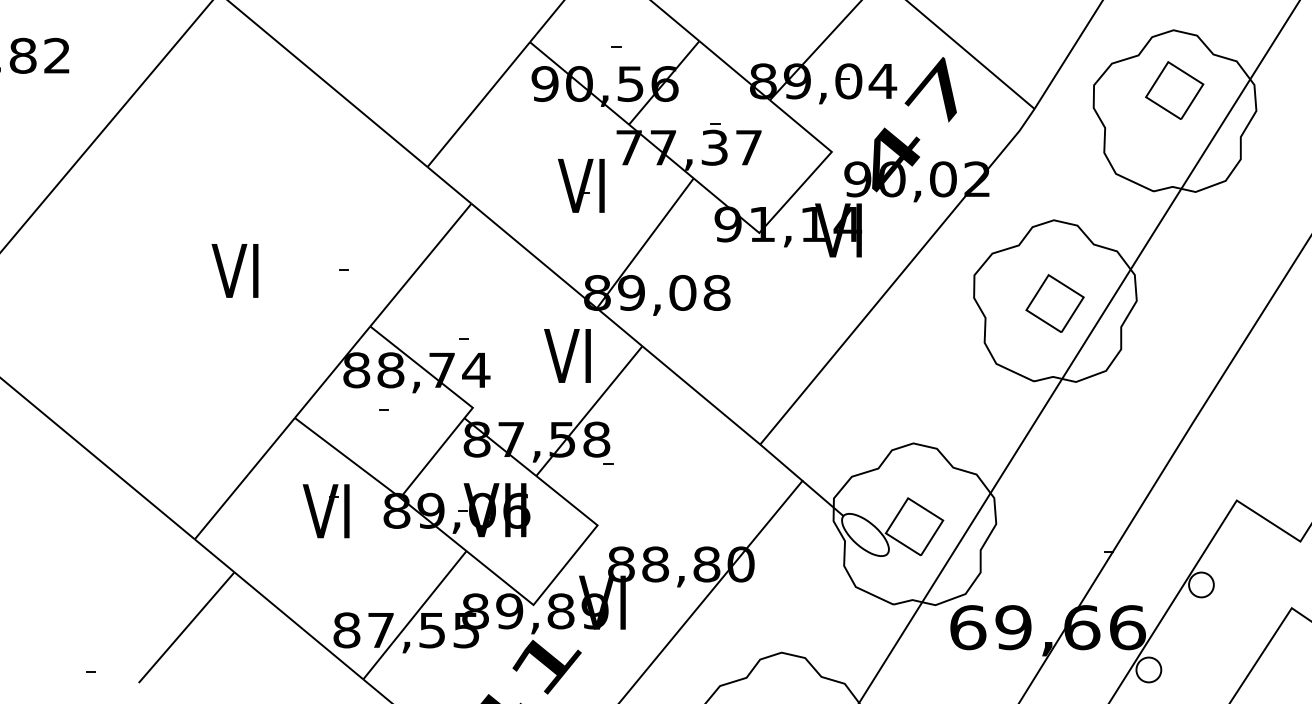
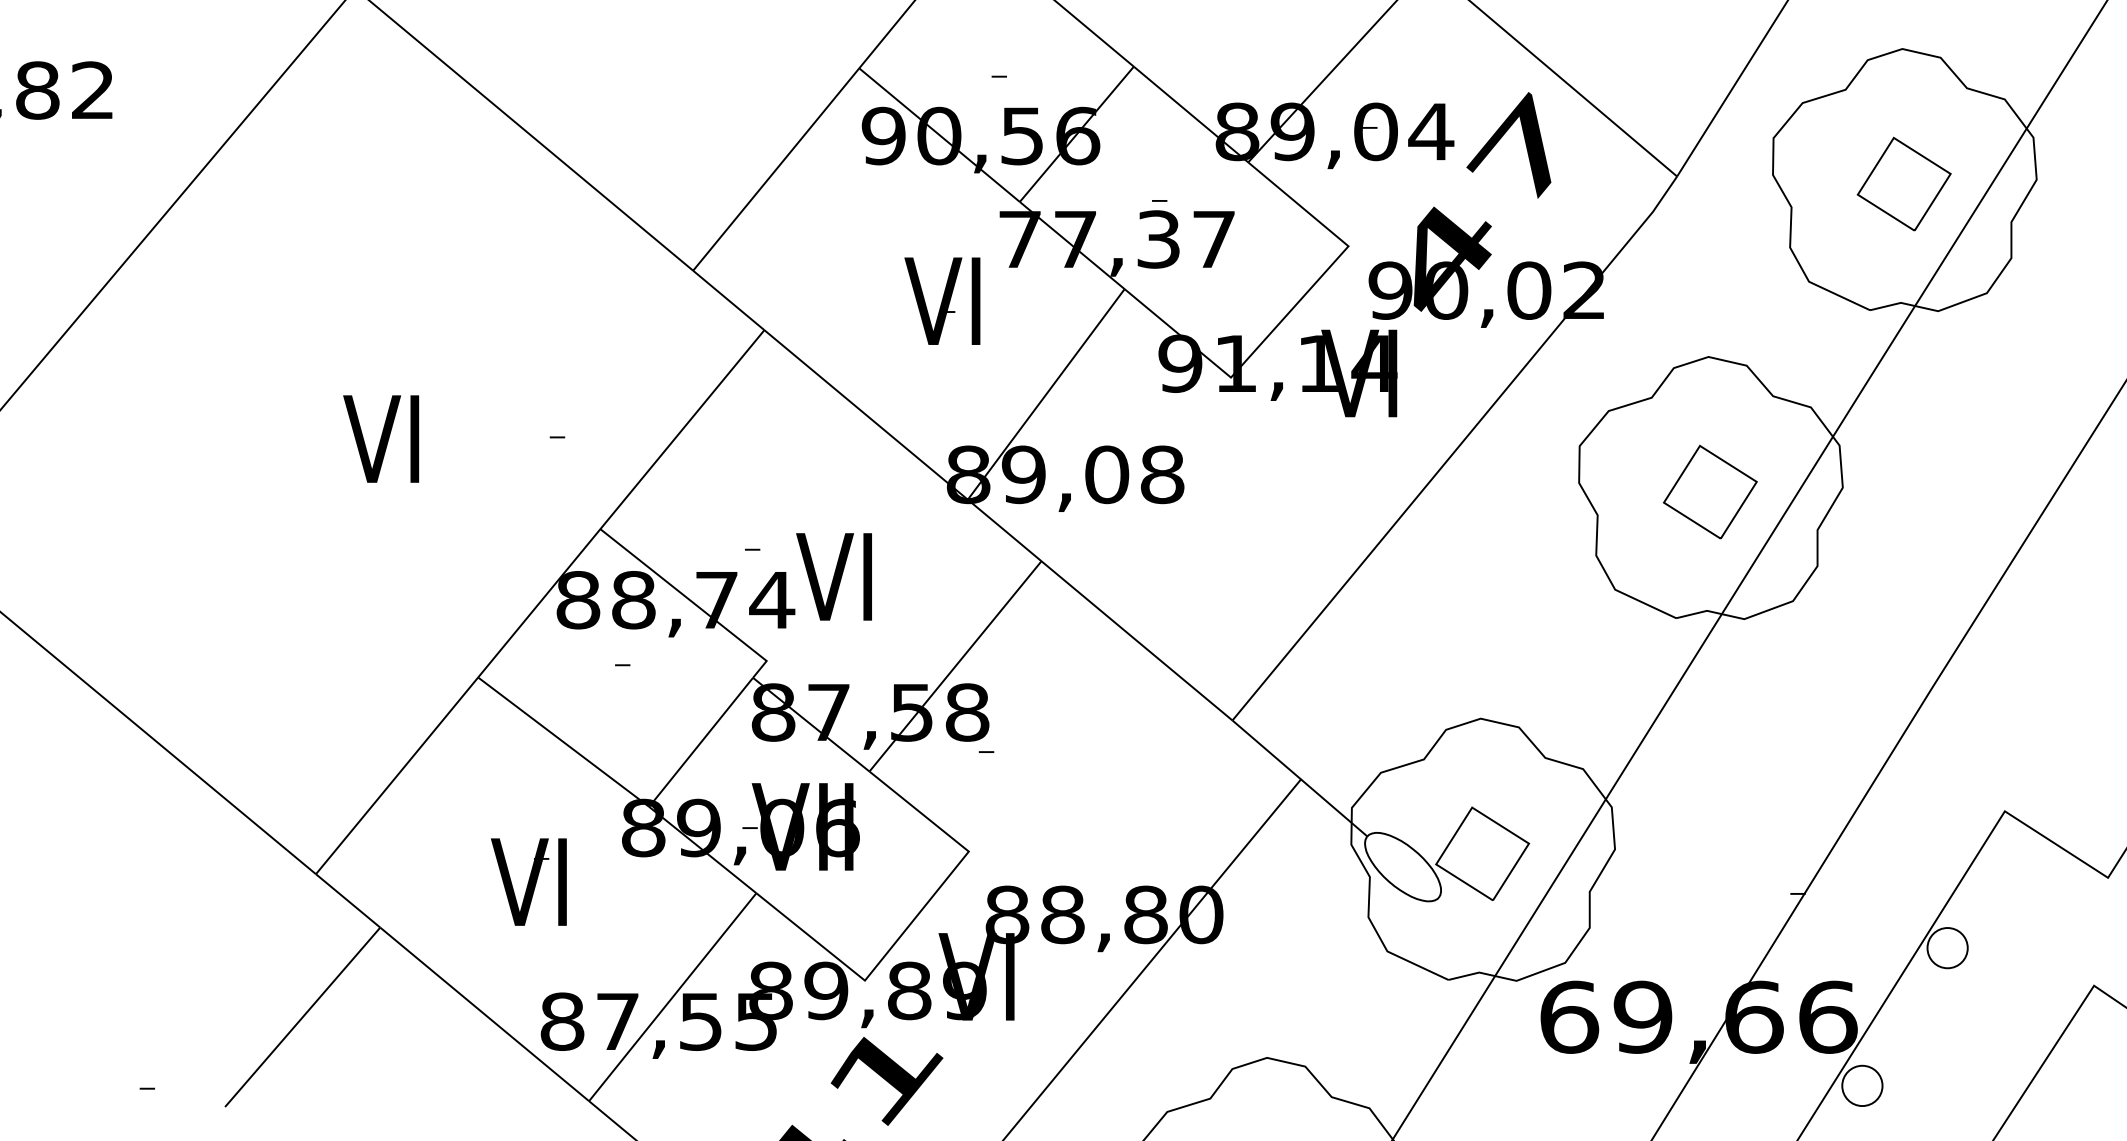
part: (1174, 90) -> (1903, 183), moved
text: (567, 355) -> (834, 576), moved
part: (325, 511) -> (527, 882), moved

